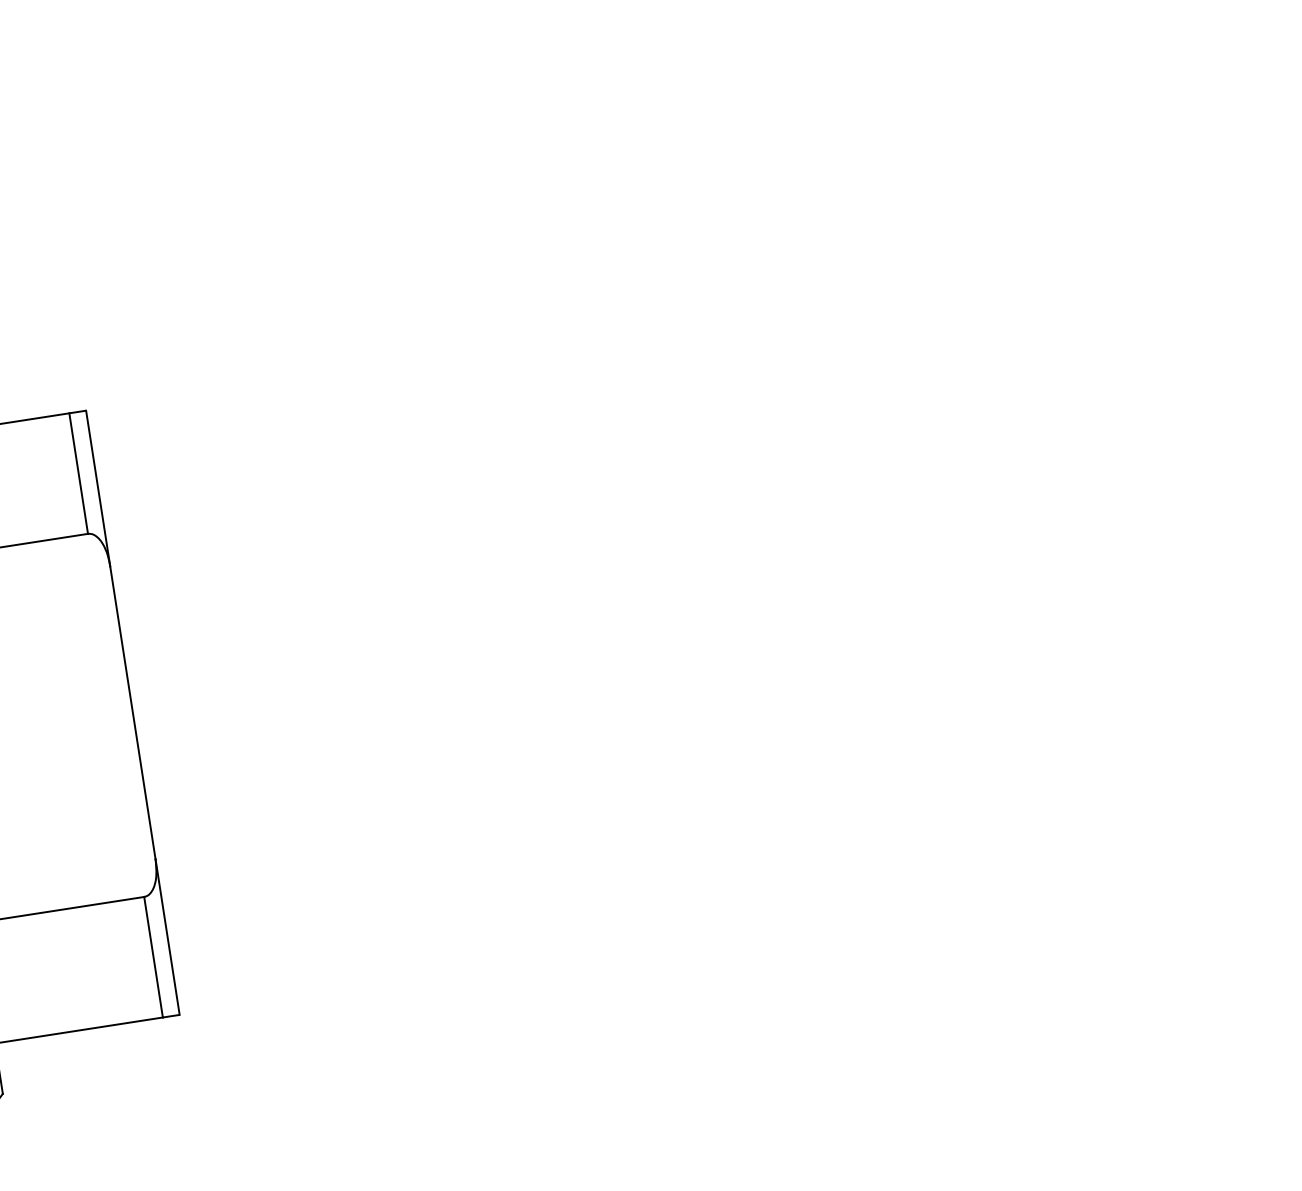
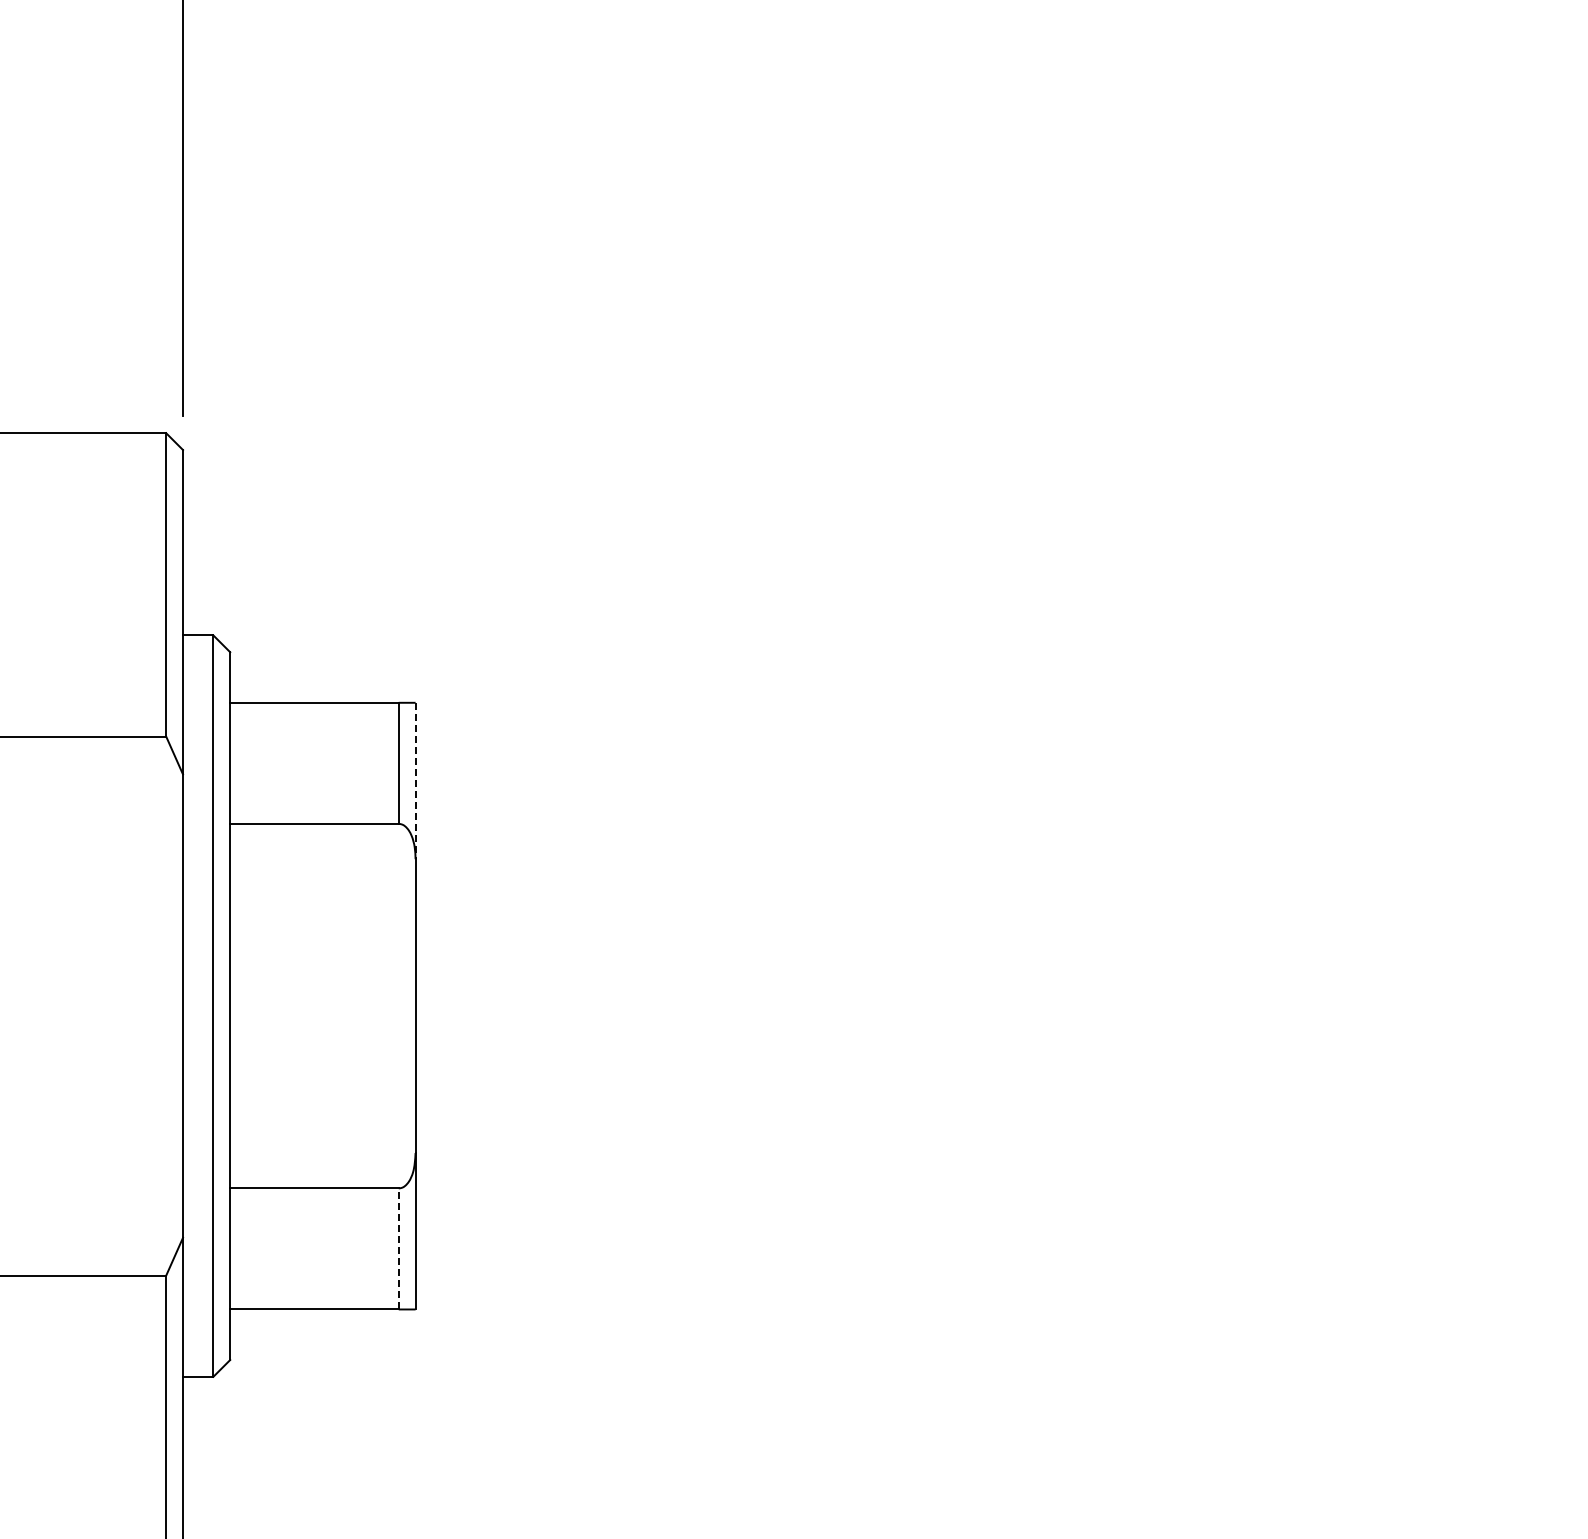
line: (98, 489) -> (415, 781), solid -> dashed
line: (153, 956) -> (398, 1248), solid -> dashed

